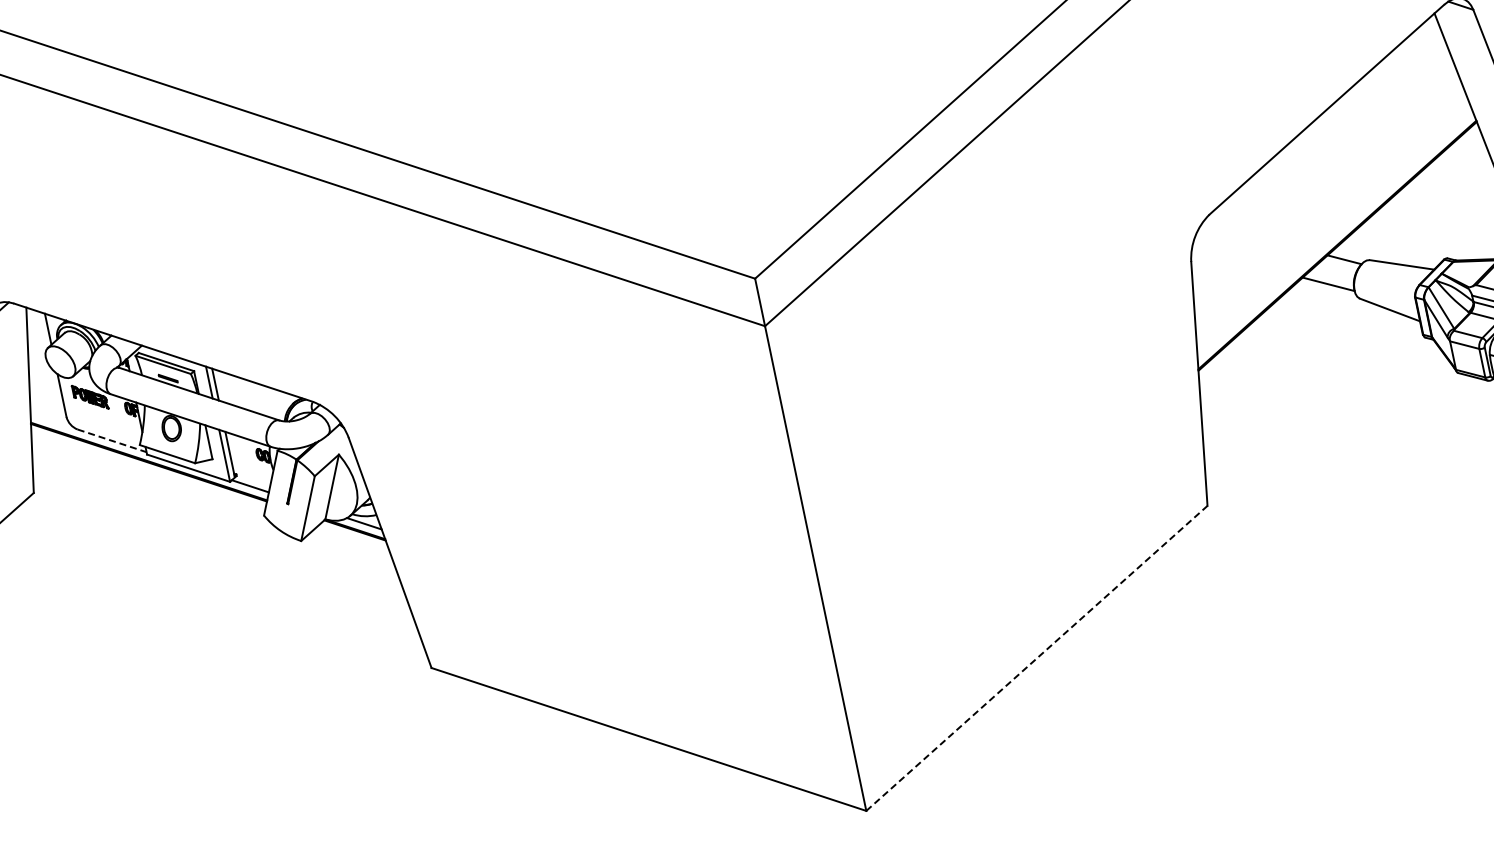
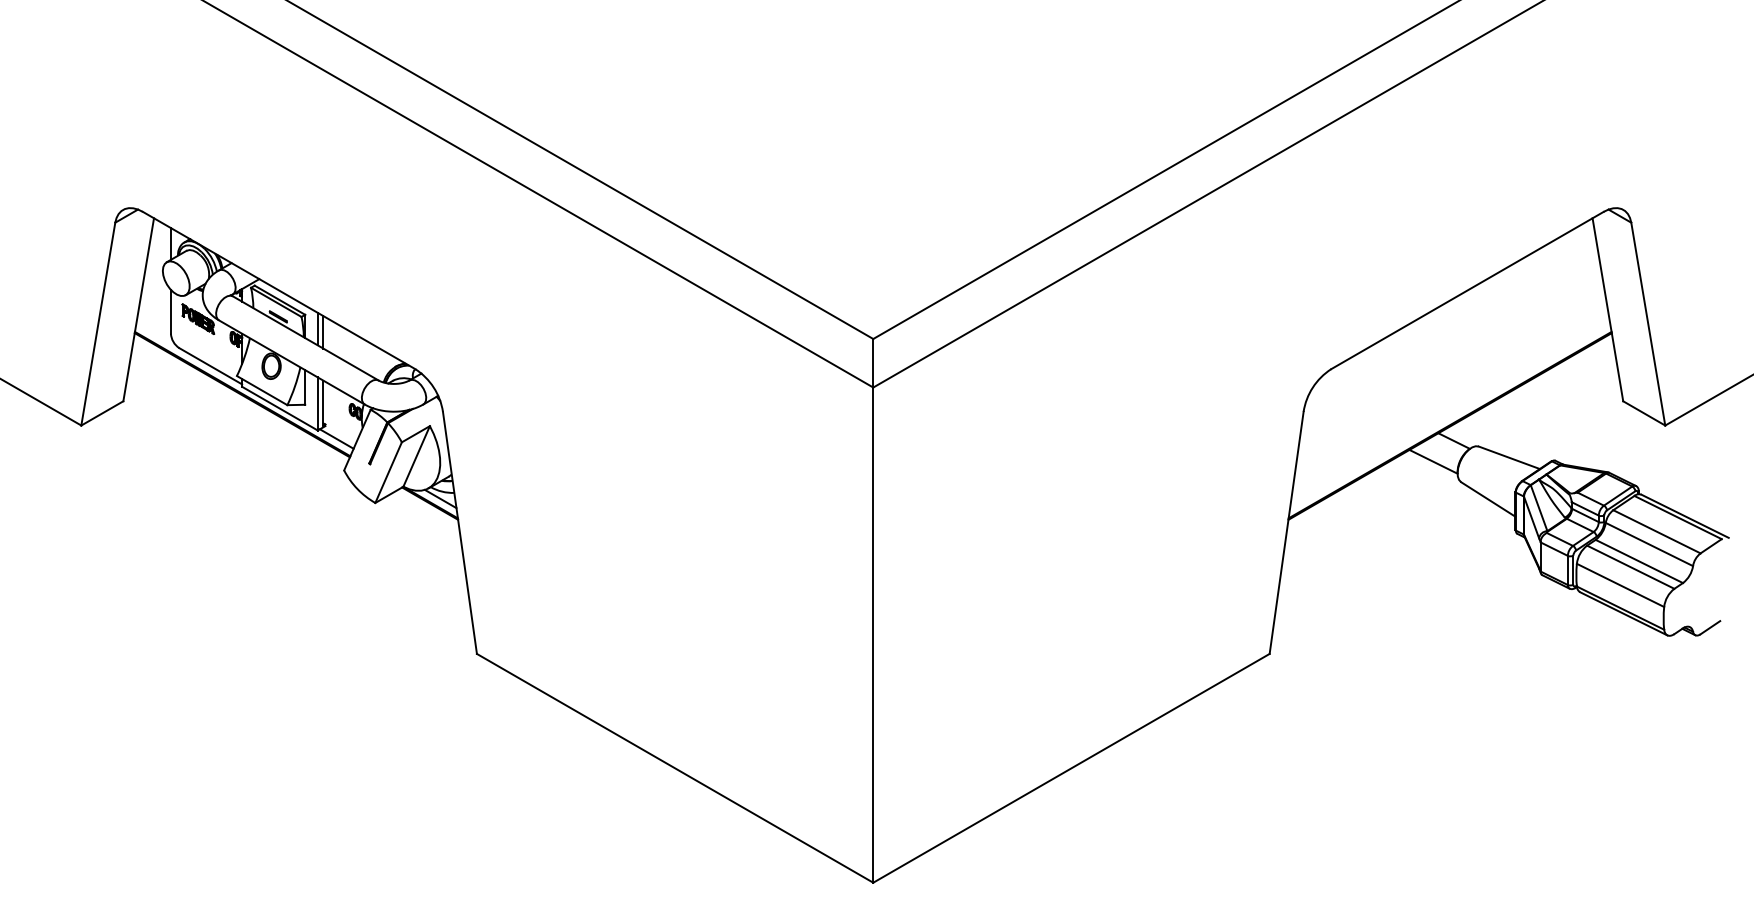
line: (112, 440) -> (211, 366), dashed -> solid
line: (1036, 658) -> (1071, 768), dashed -> solid

